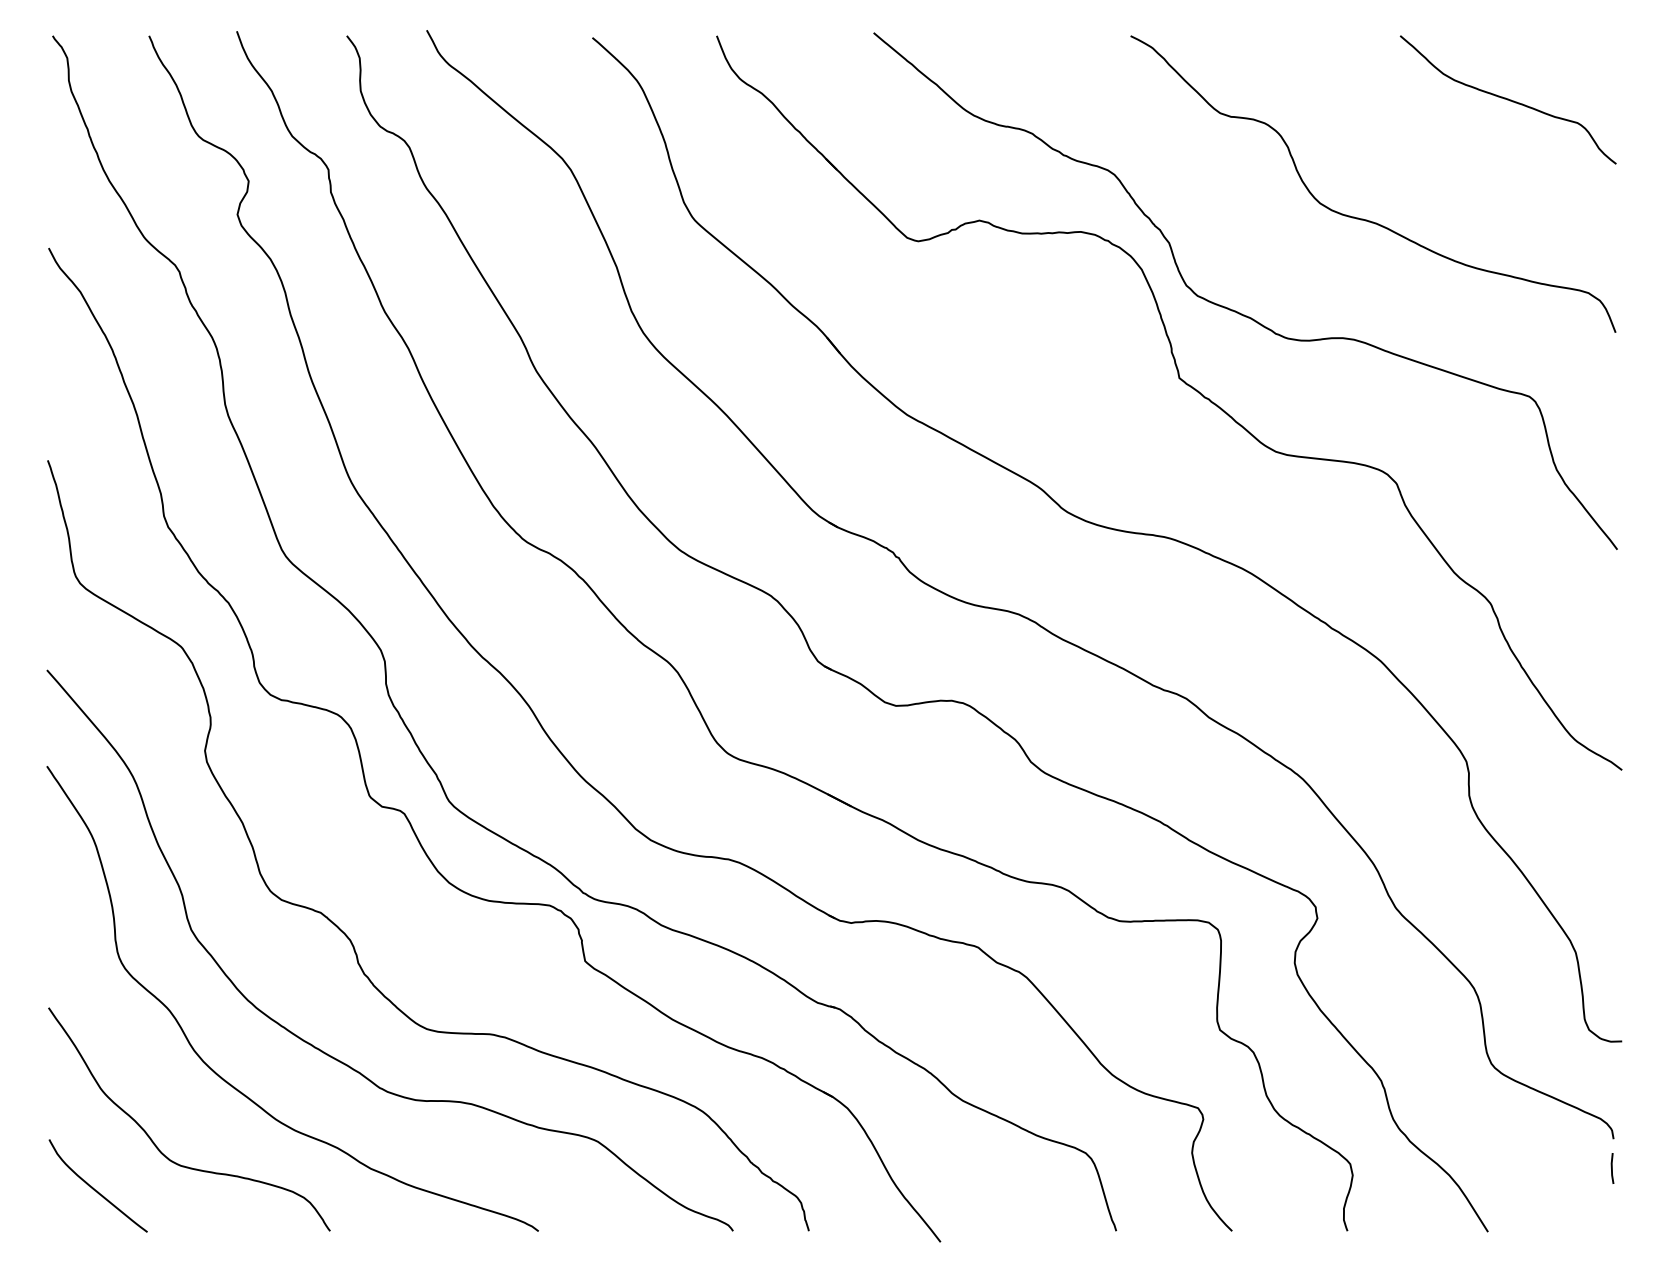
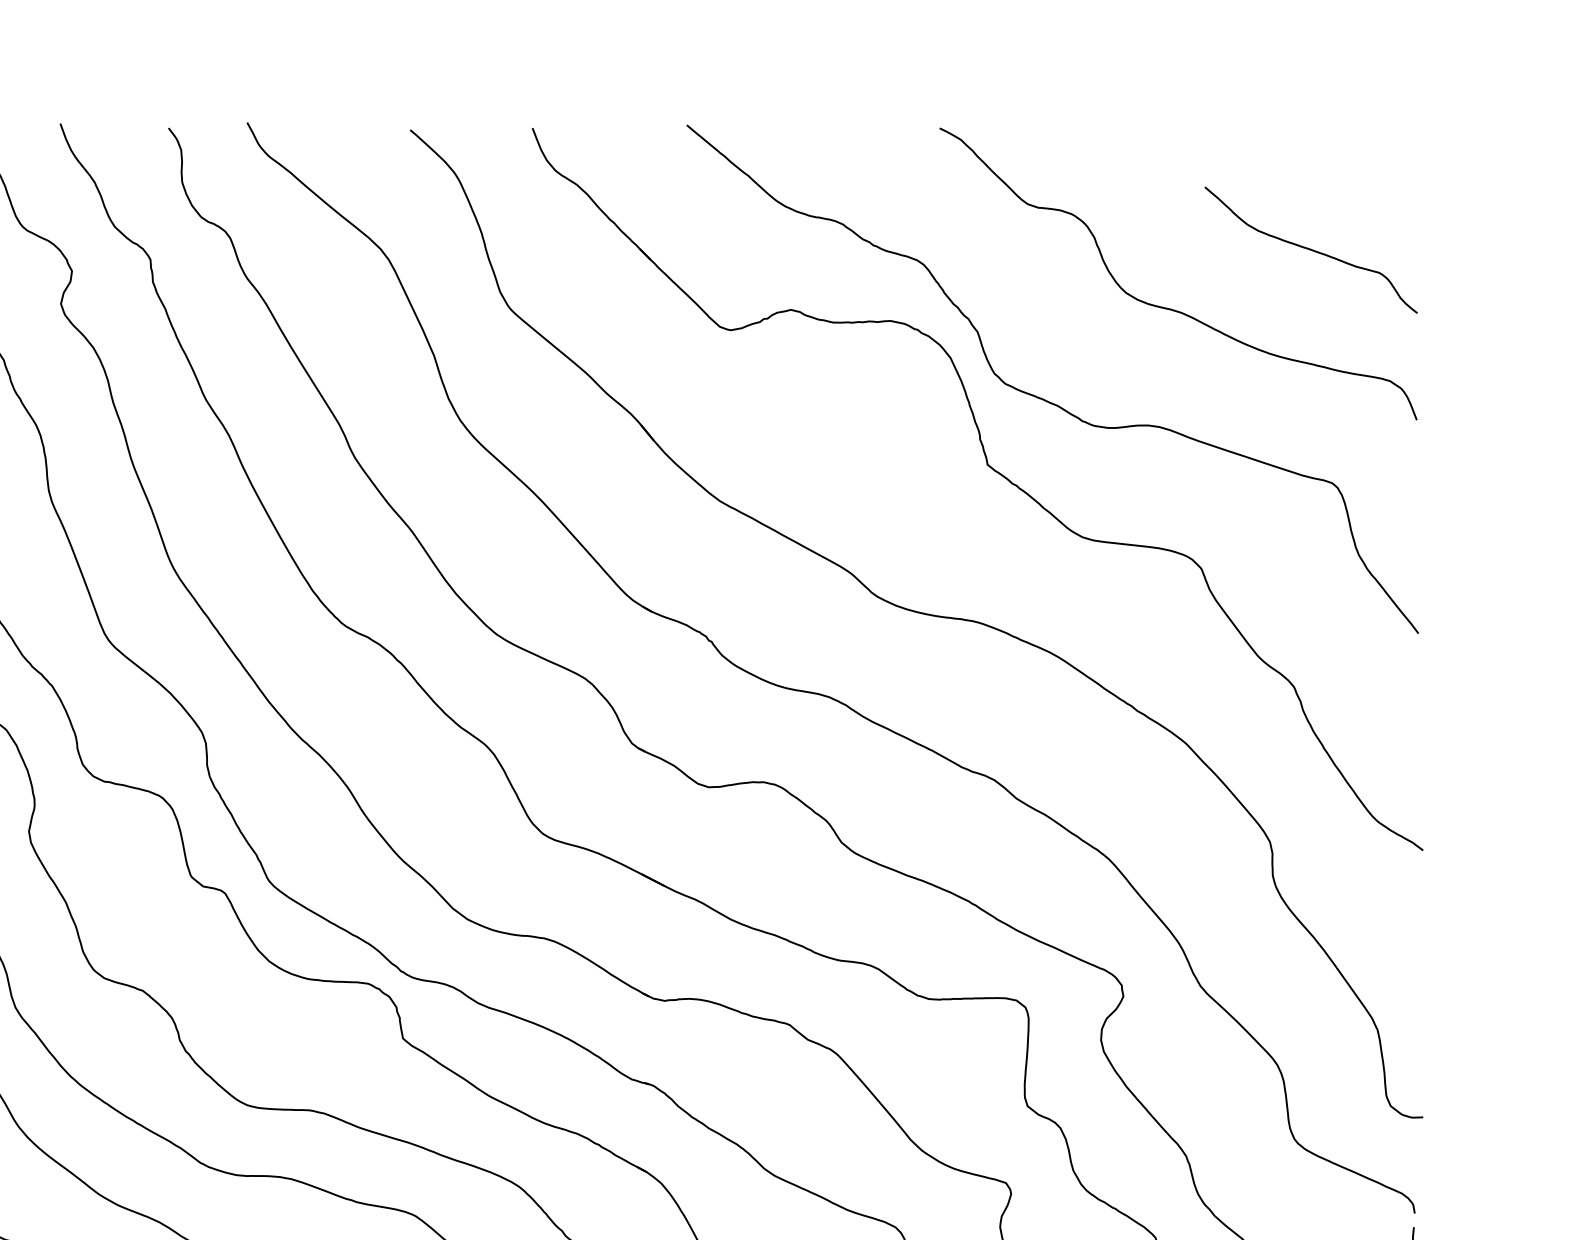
curve: (1507, 99) -> (1310, 249), moved

